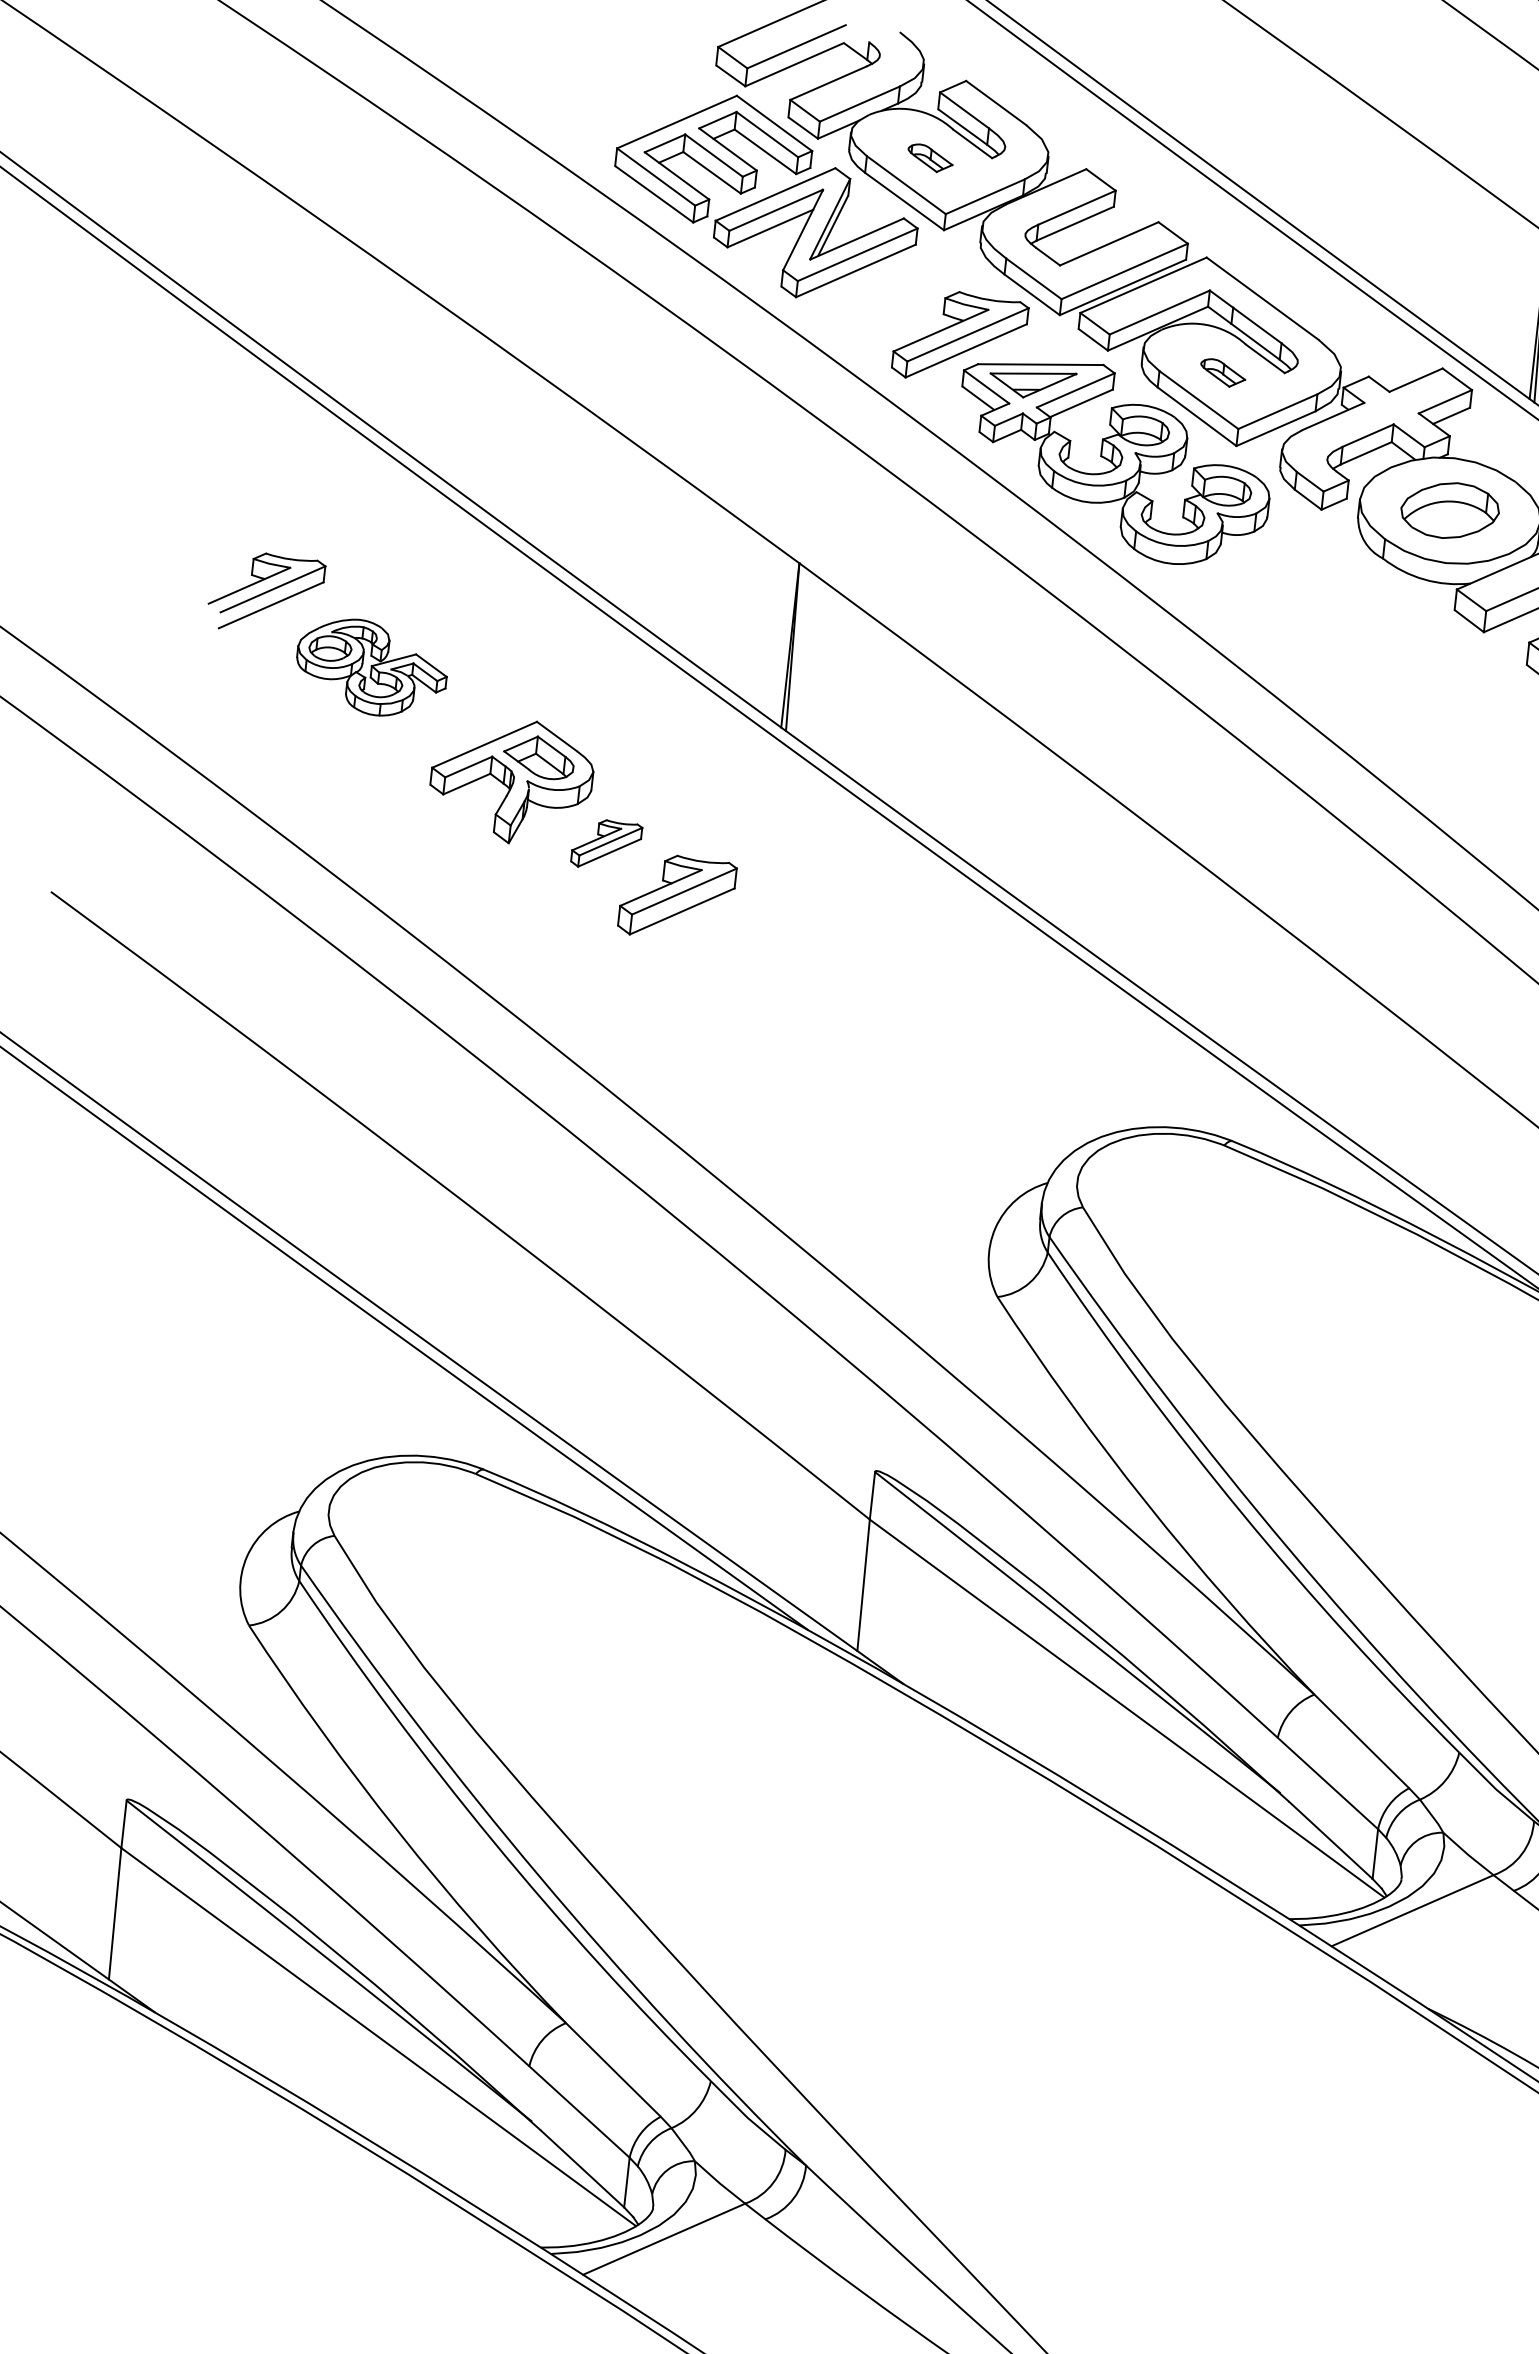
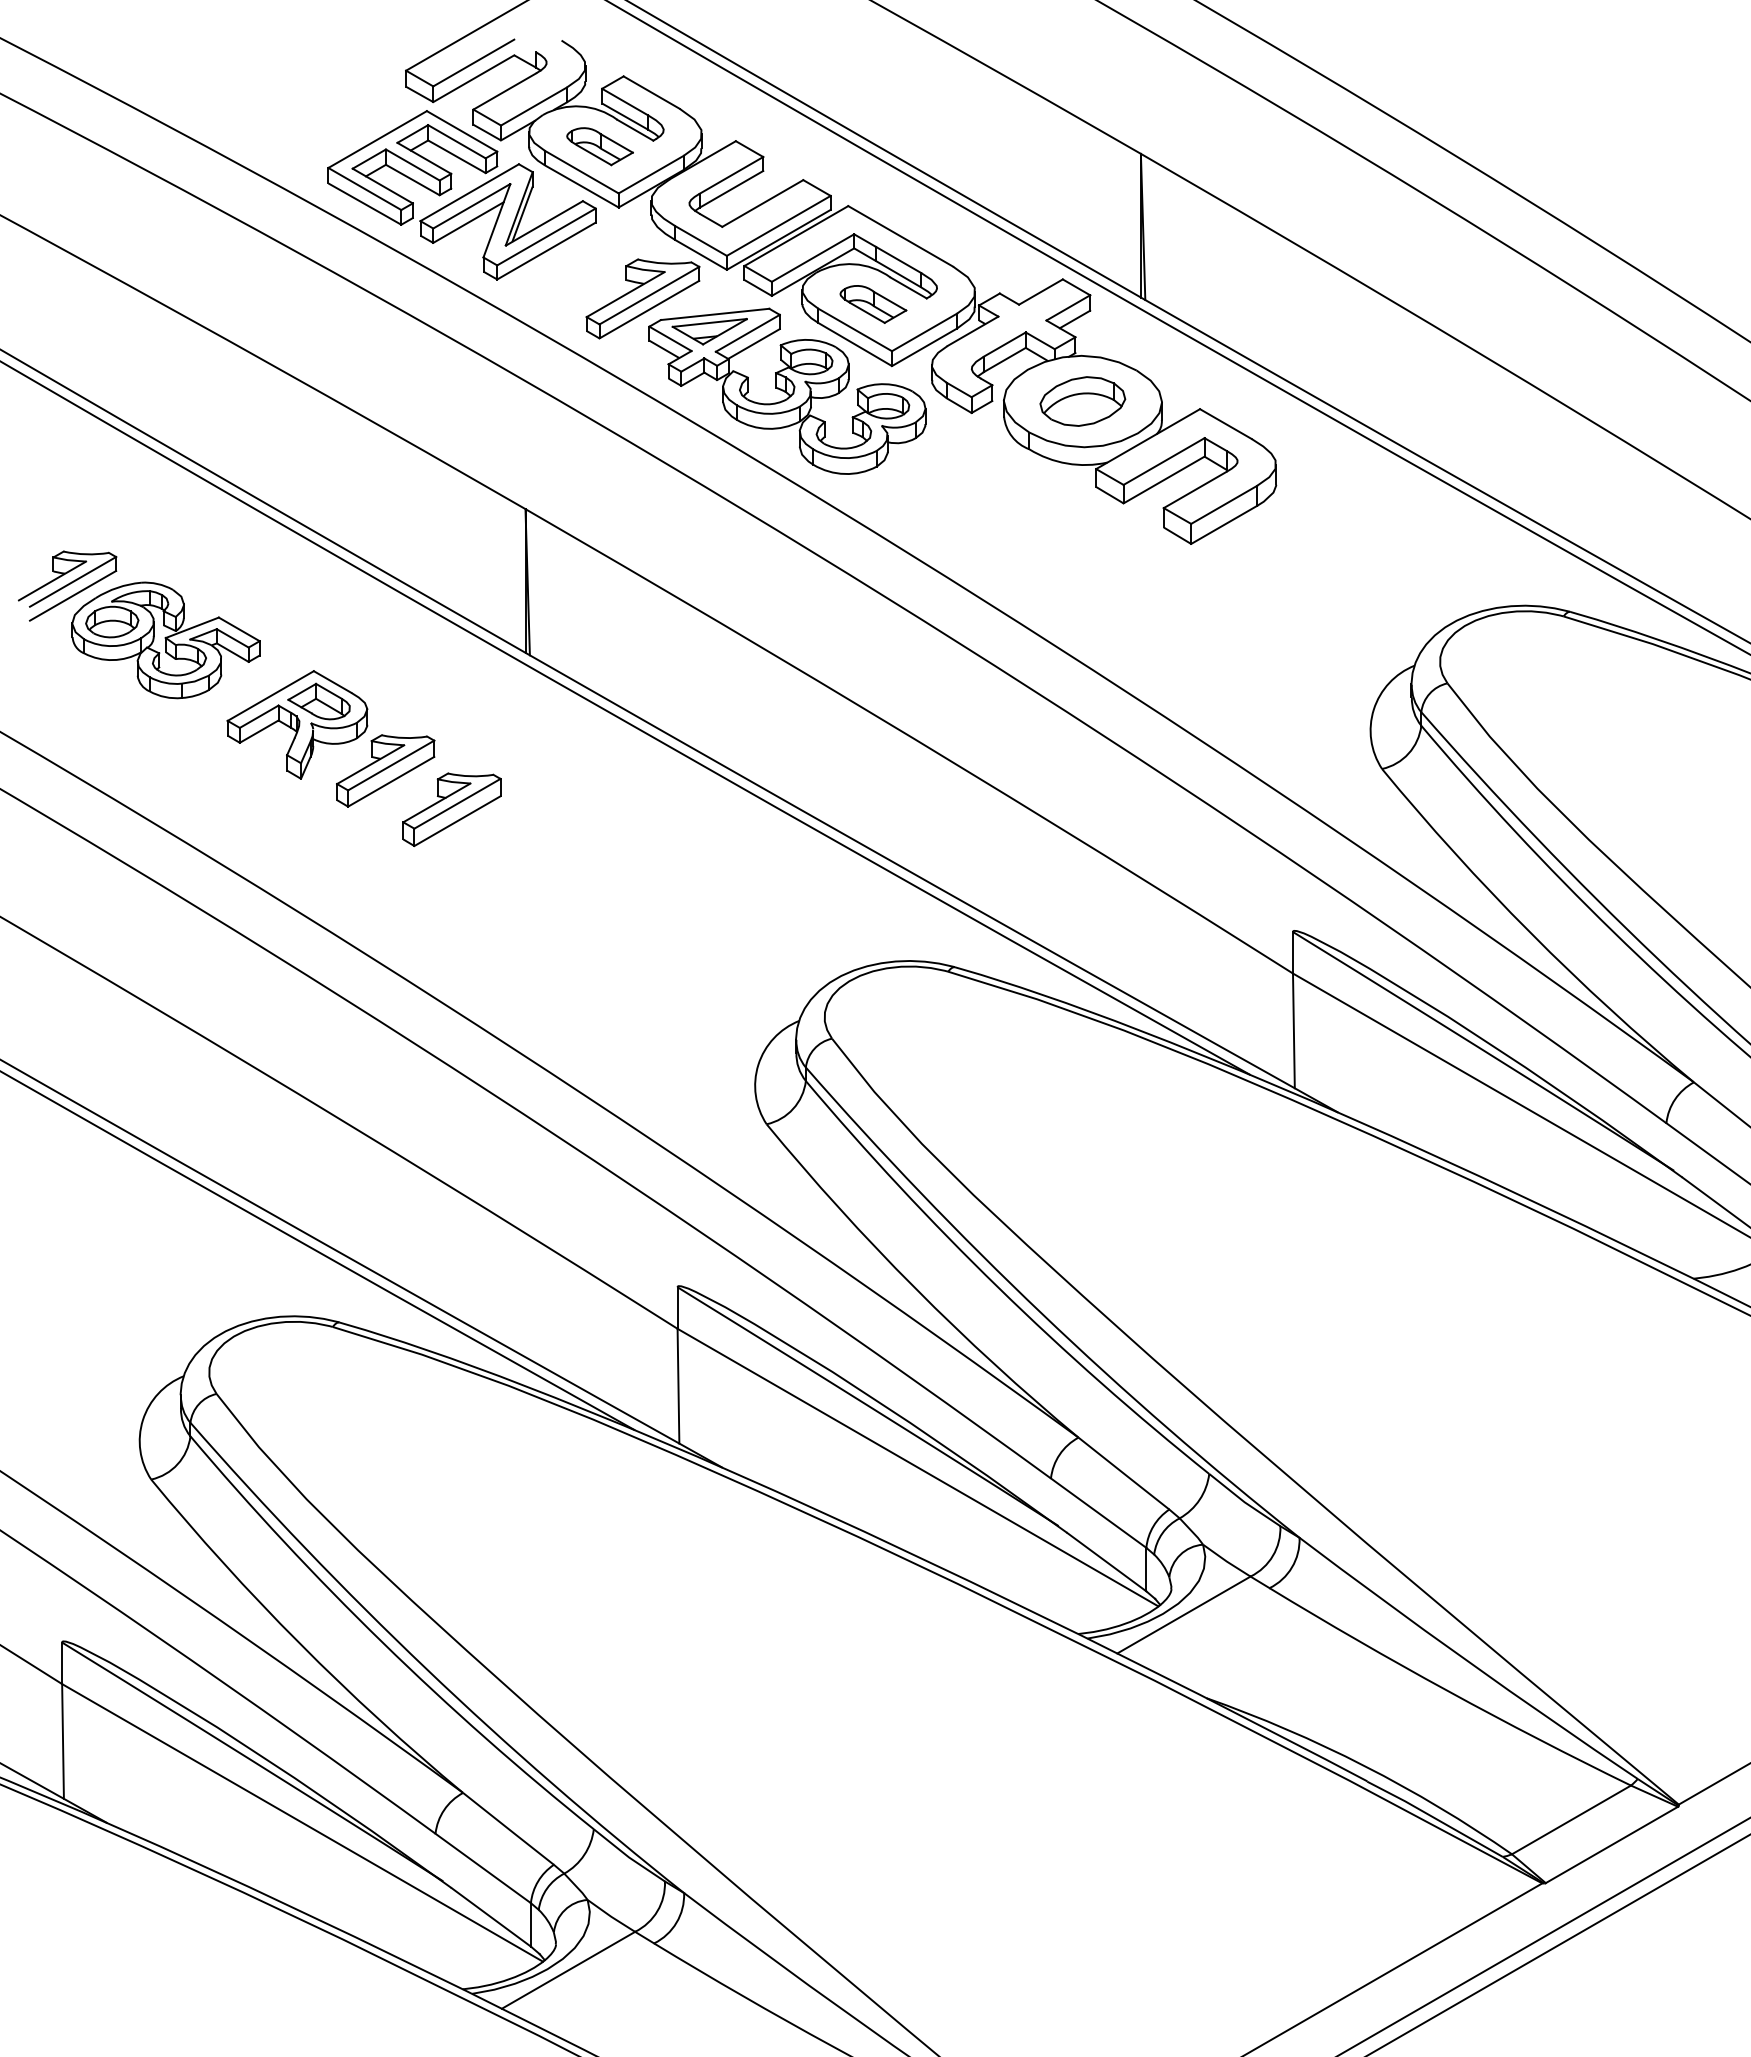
part: (929, 158) -> (599, 146), size x1.67
part: (1223, 373) -> (873, 304), size x1.67
part: (371, 668) -> (165, 640), size x1.43
part: (606, 844) -> (385, 770), size x1.67

